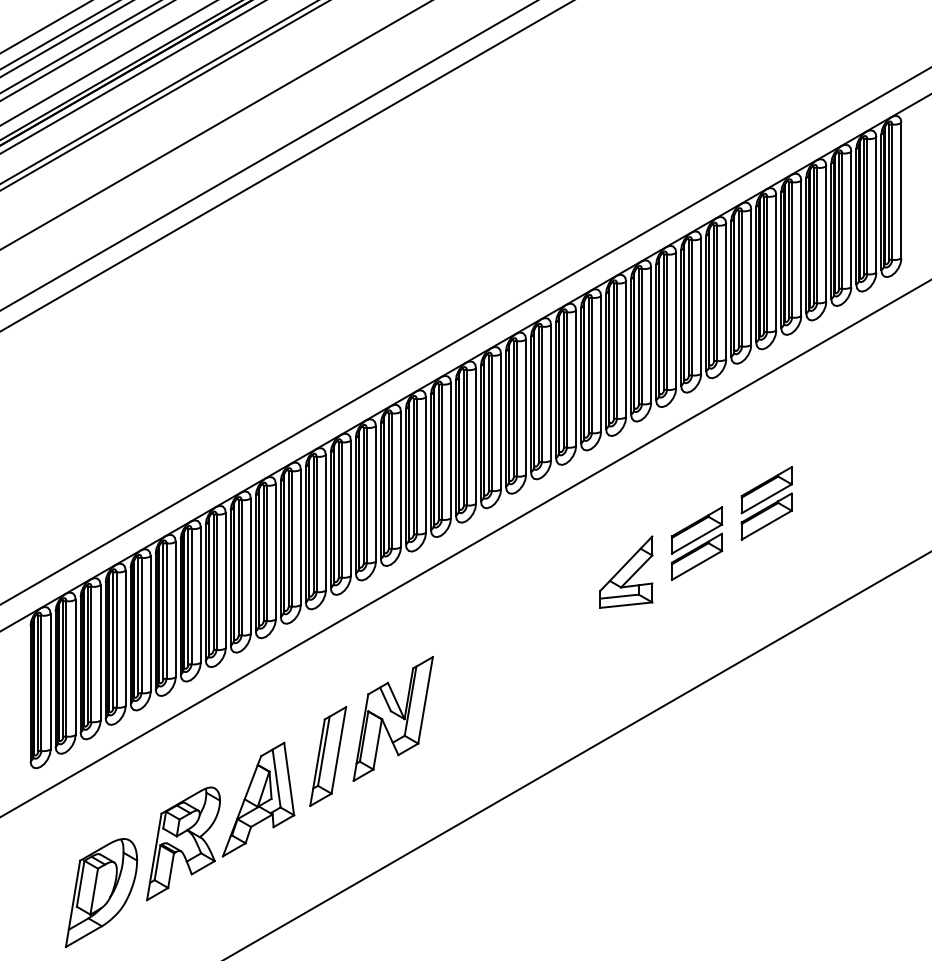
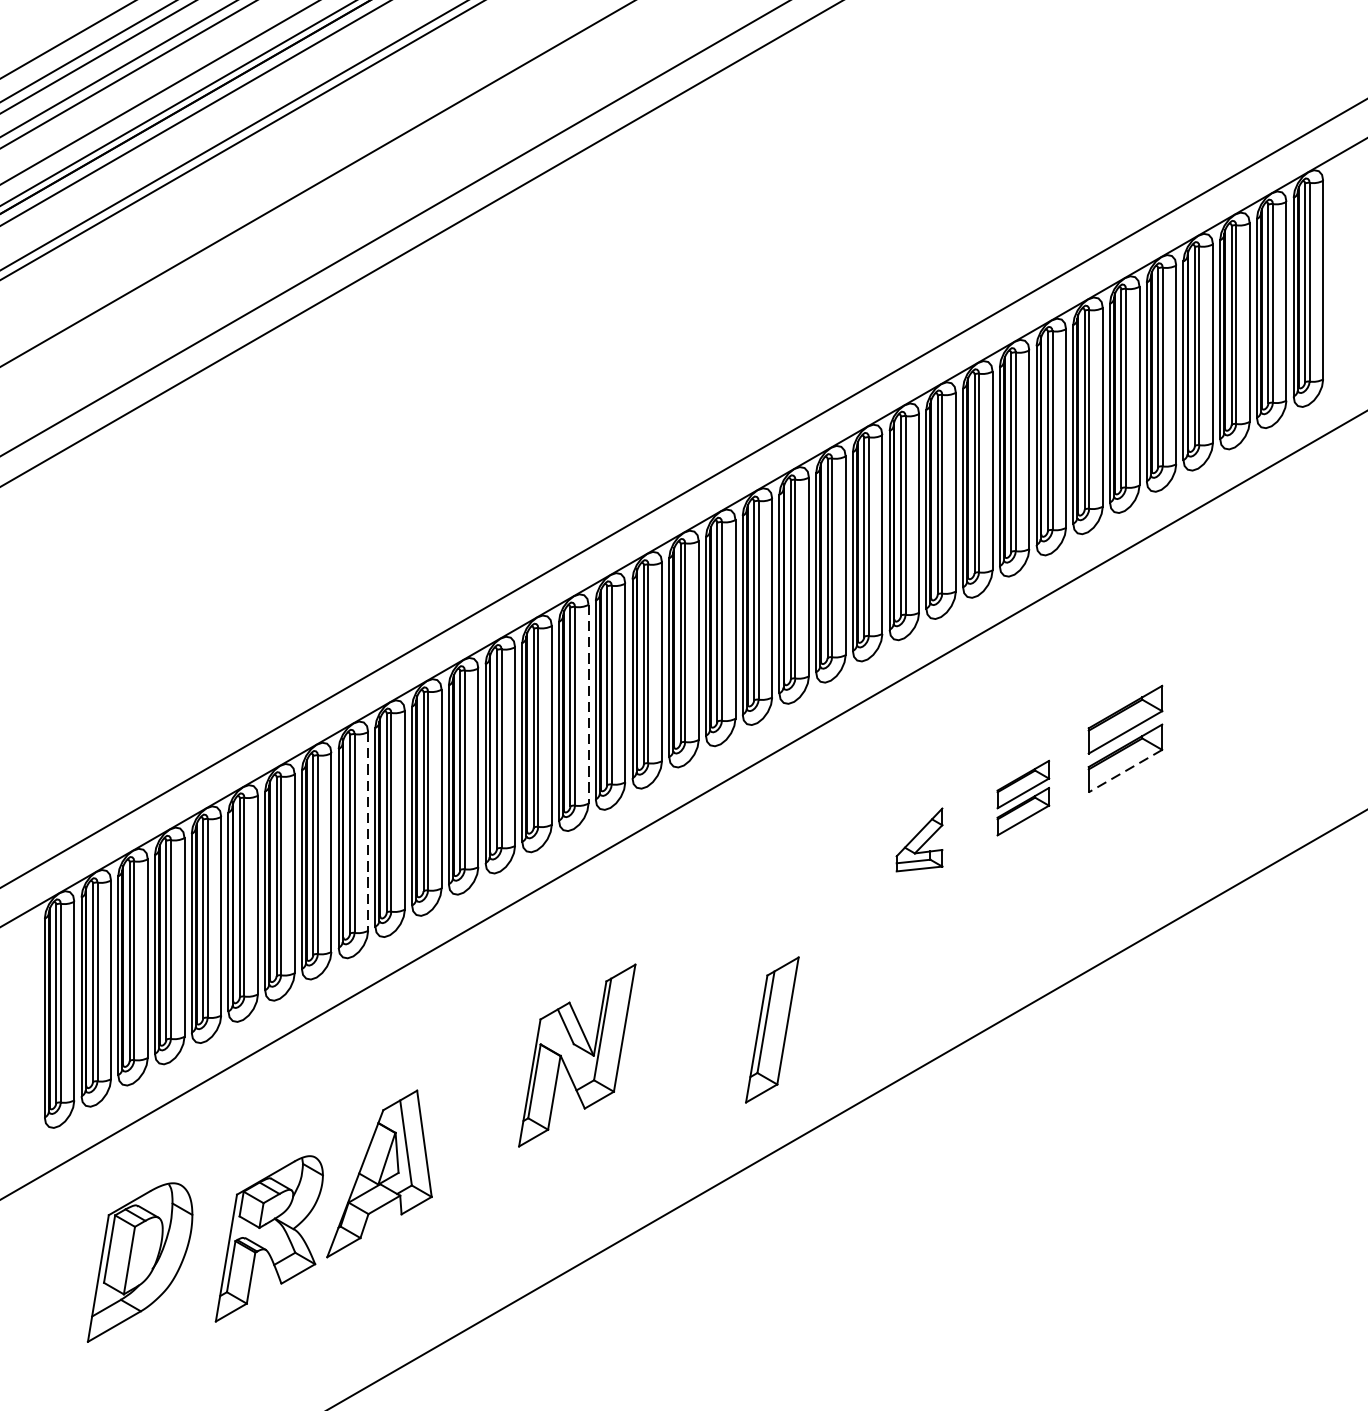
line: (400, 479) -> (587, 704), solid -> dashed
line: (766, 525) -> (1125, 771), solid -> dashed
part: (697, 543) -> (1023, 797), size x0.7
line: (250, 566) -> (367, 831), solid -> dashed
part: (626, 571) -> (919, 839), size x0.6
part: (328, 756) -> (772, 1029), moved
part: (101, 892) -> (140, 1261), moved

